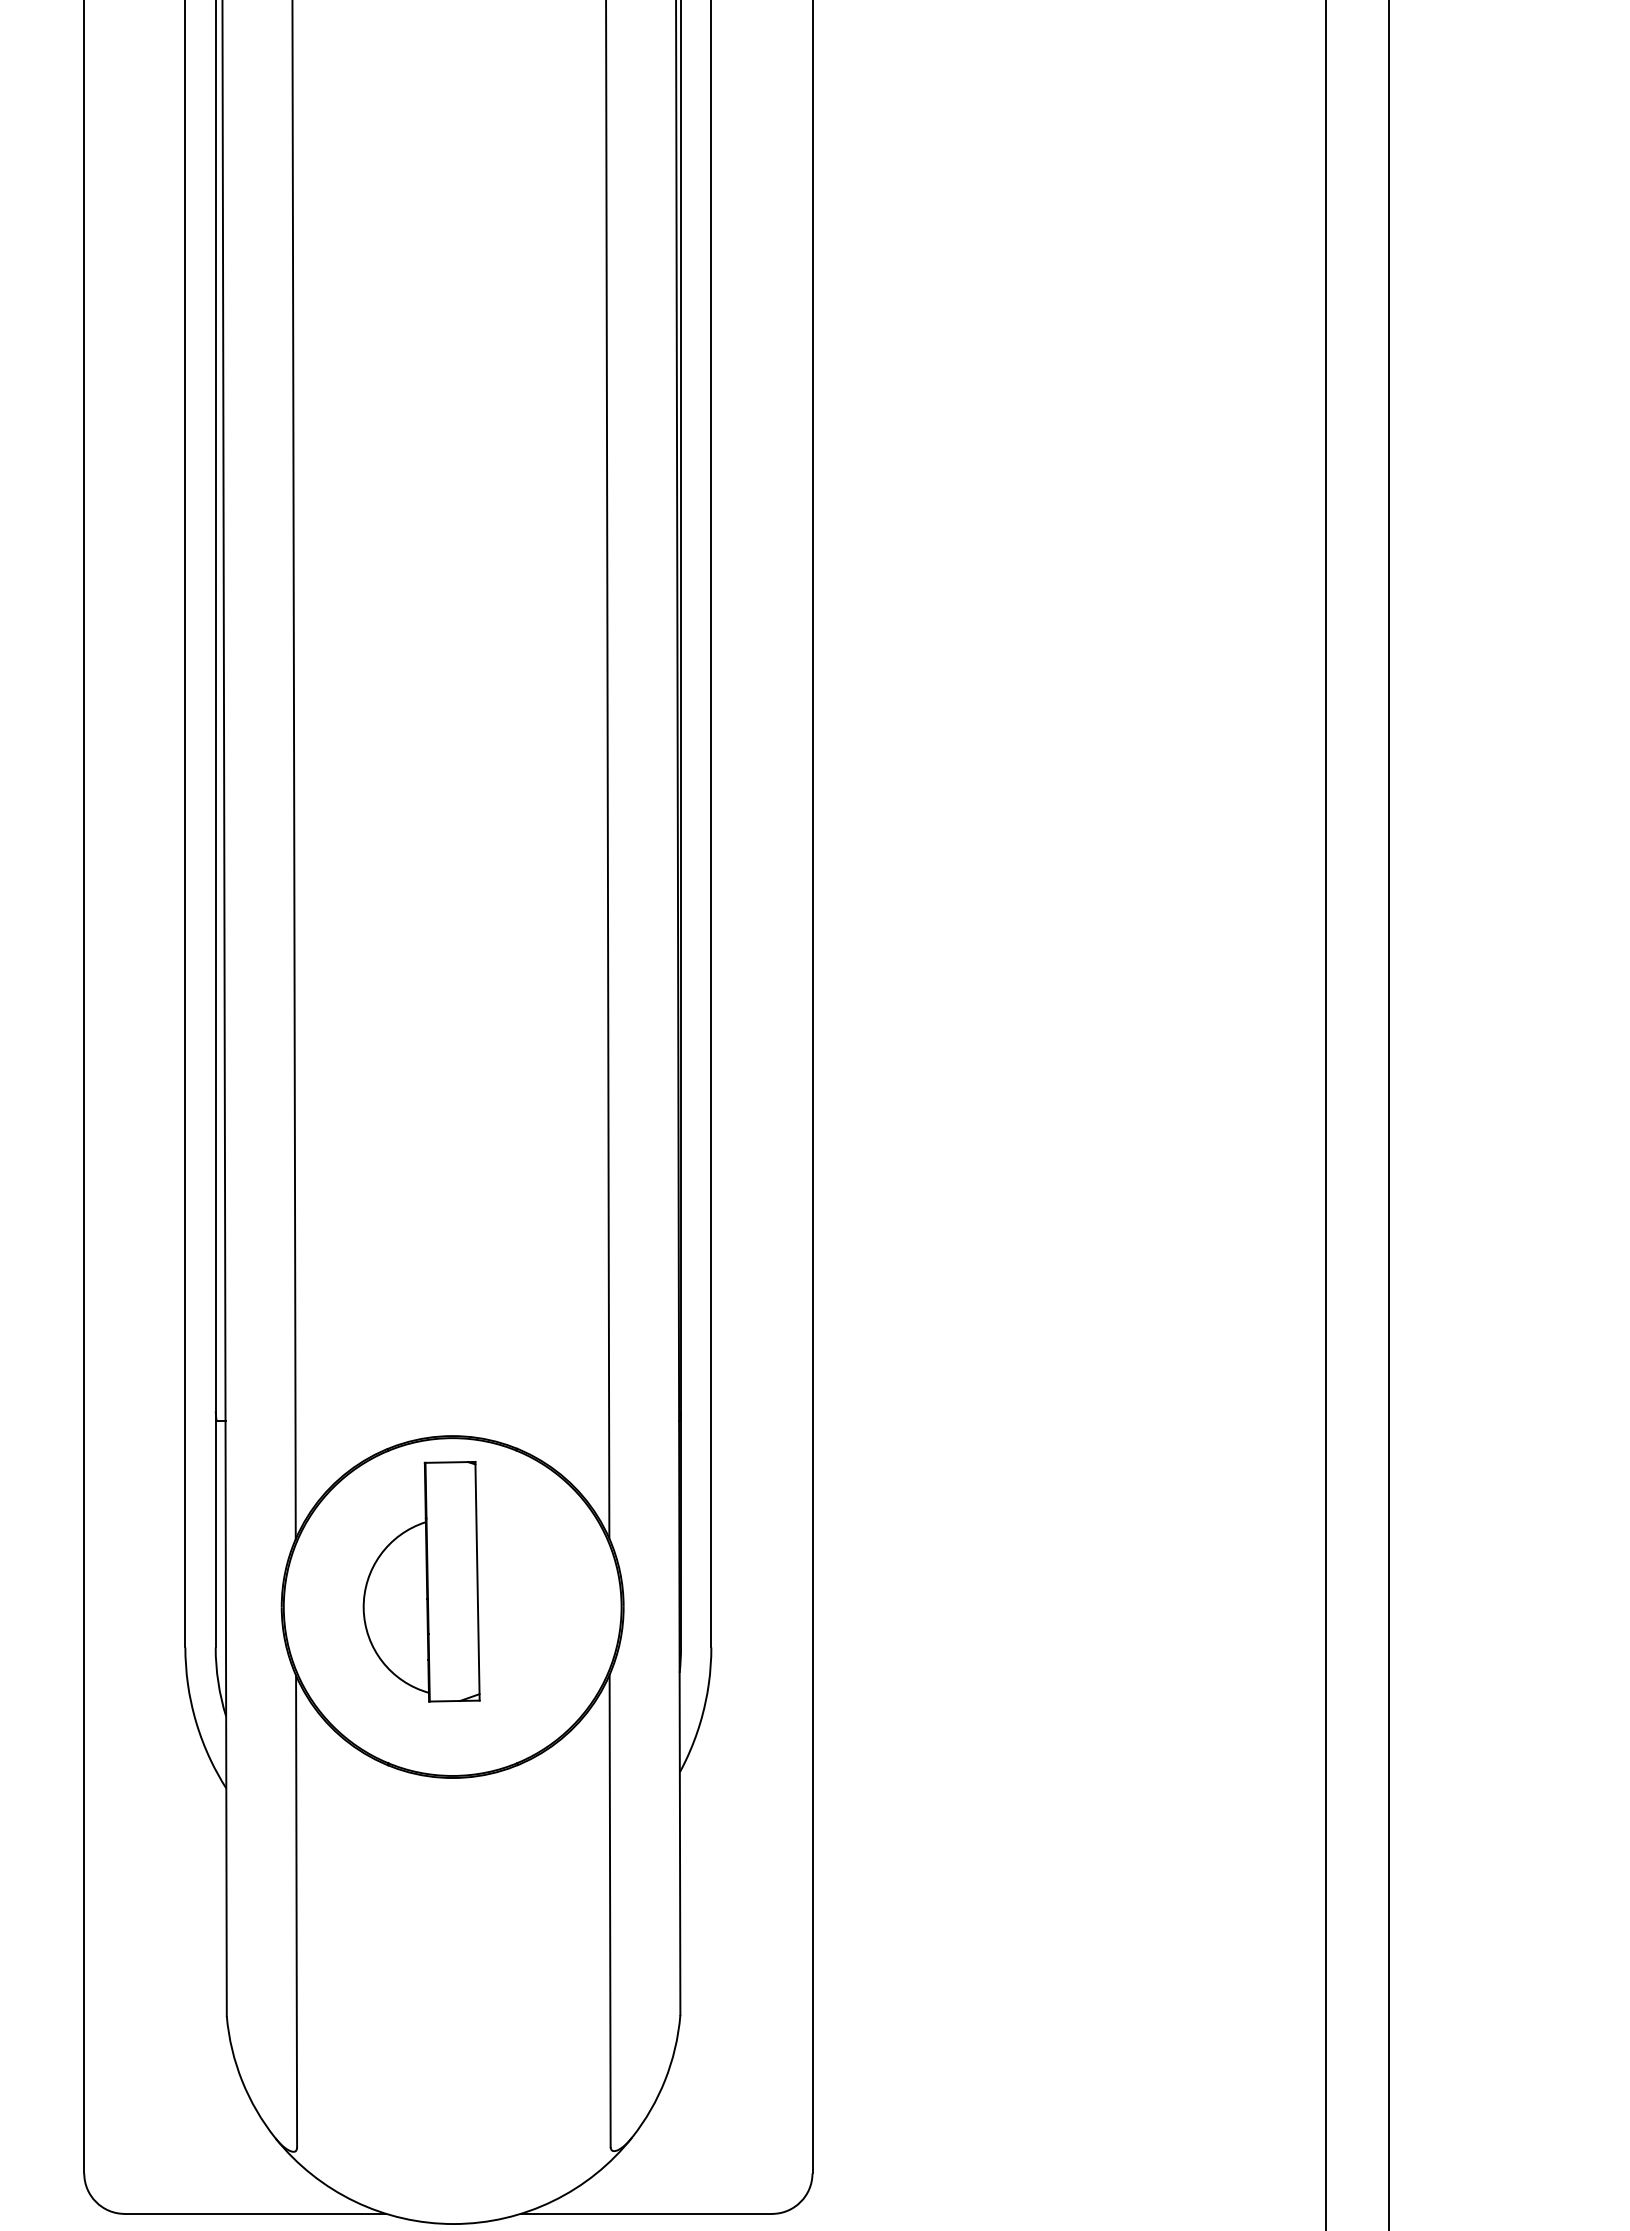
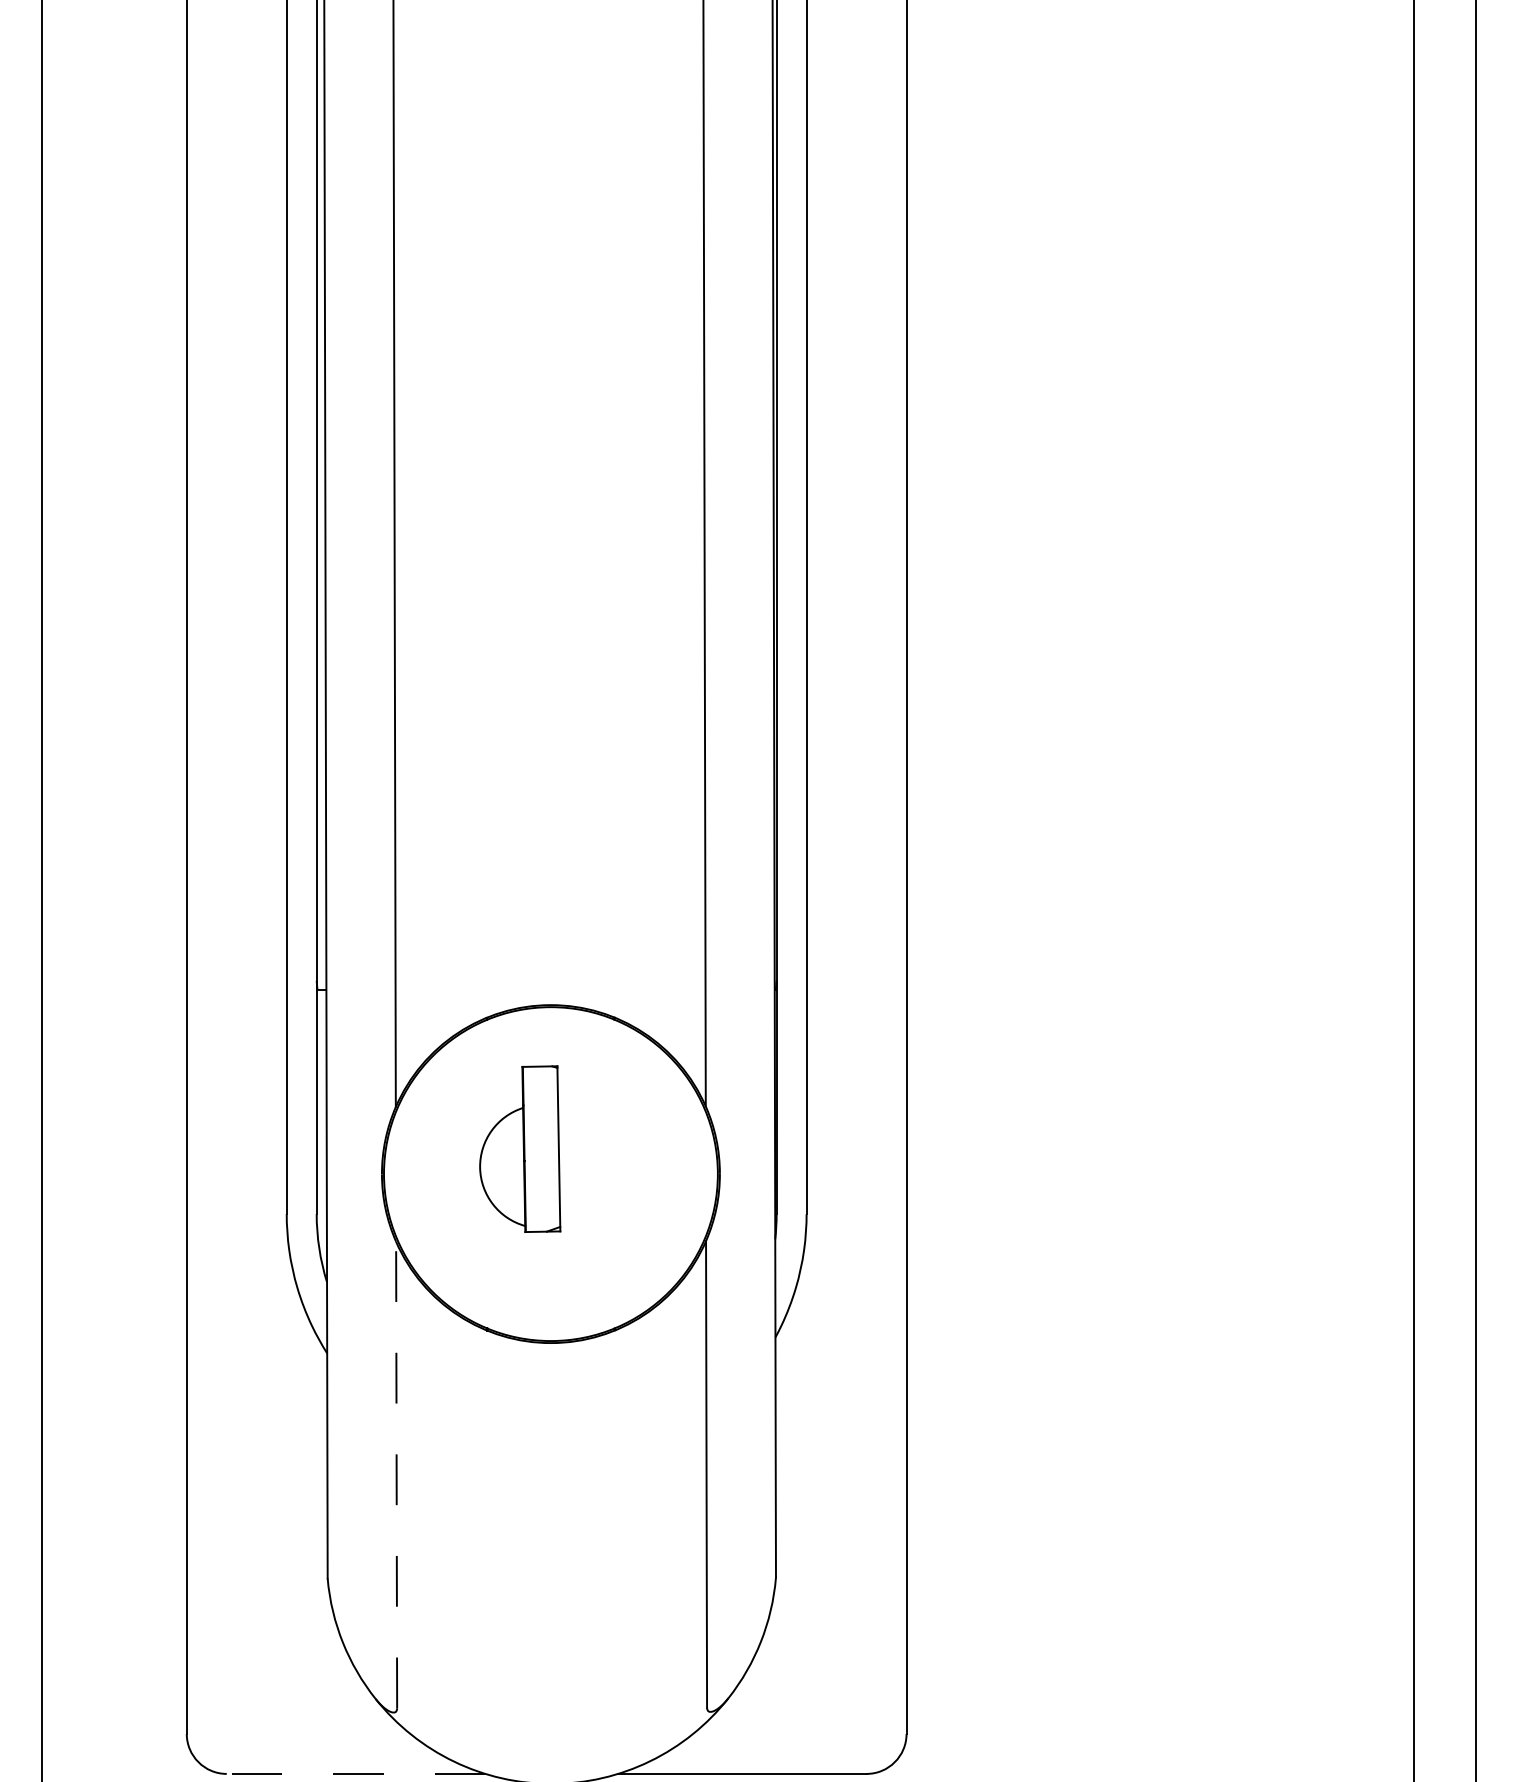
part: (421, 1581) -> (520, 1148), size x0.7
line: (296, 1911) -> (396, 1475), solid -> dashed
line: (255, 2213) -> (356, 1773), solid -> dashed

